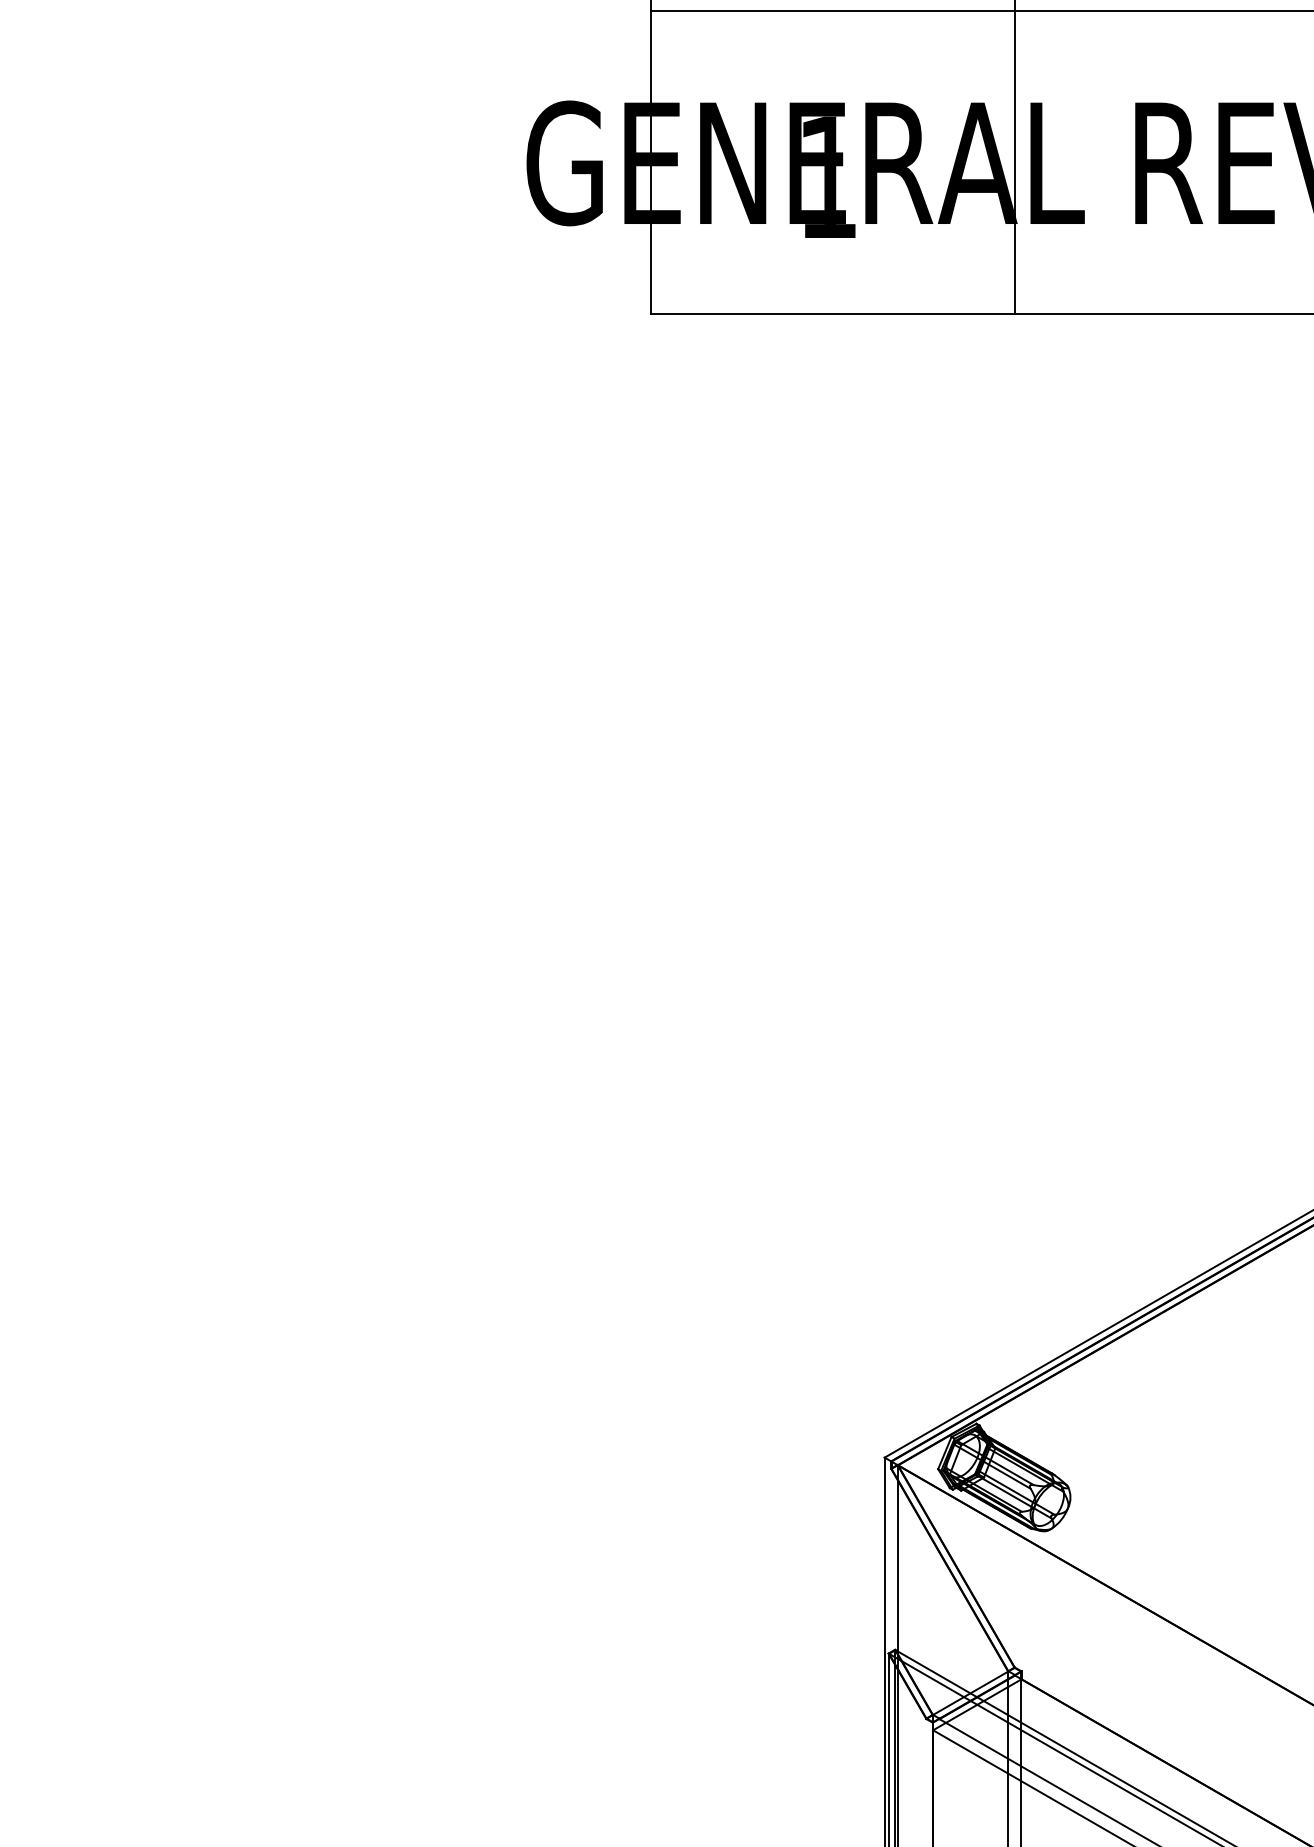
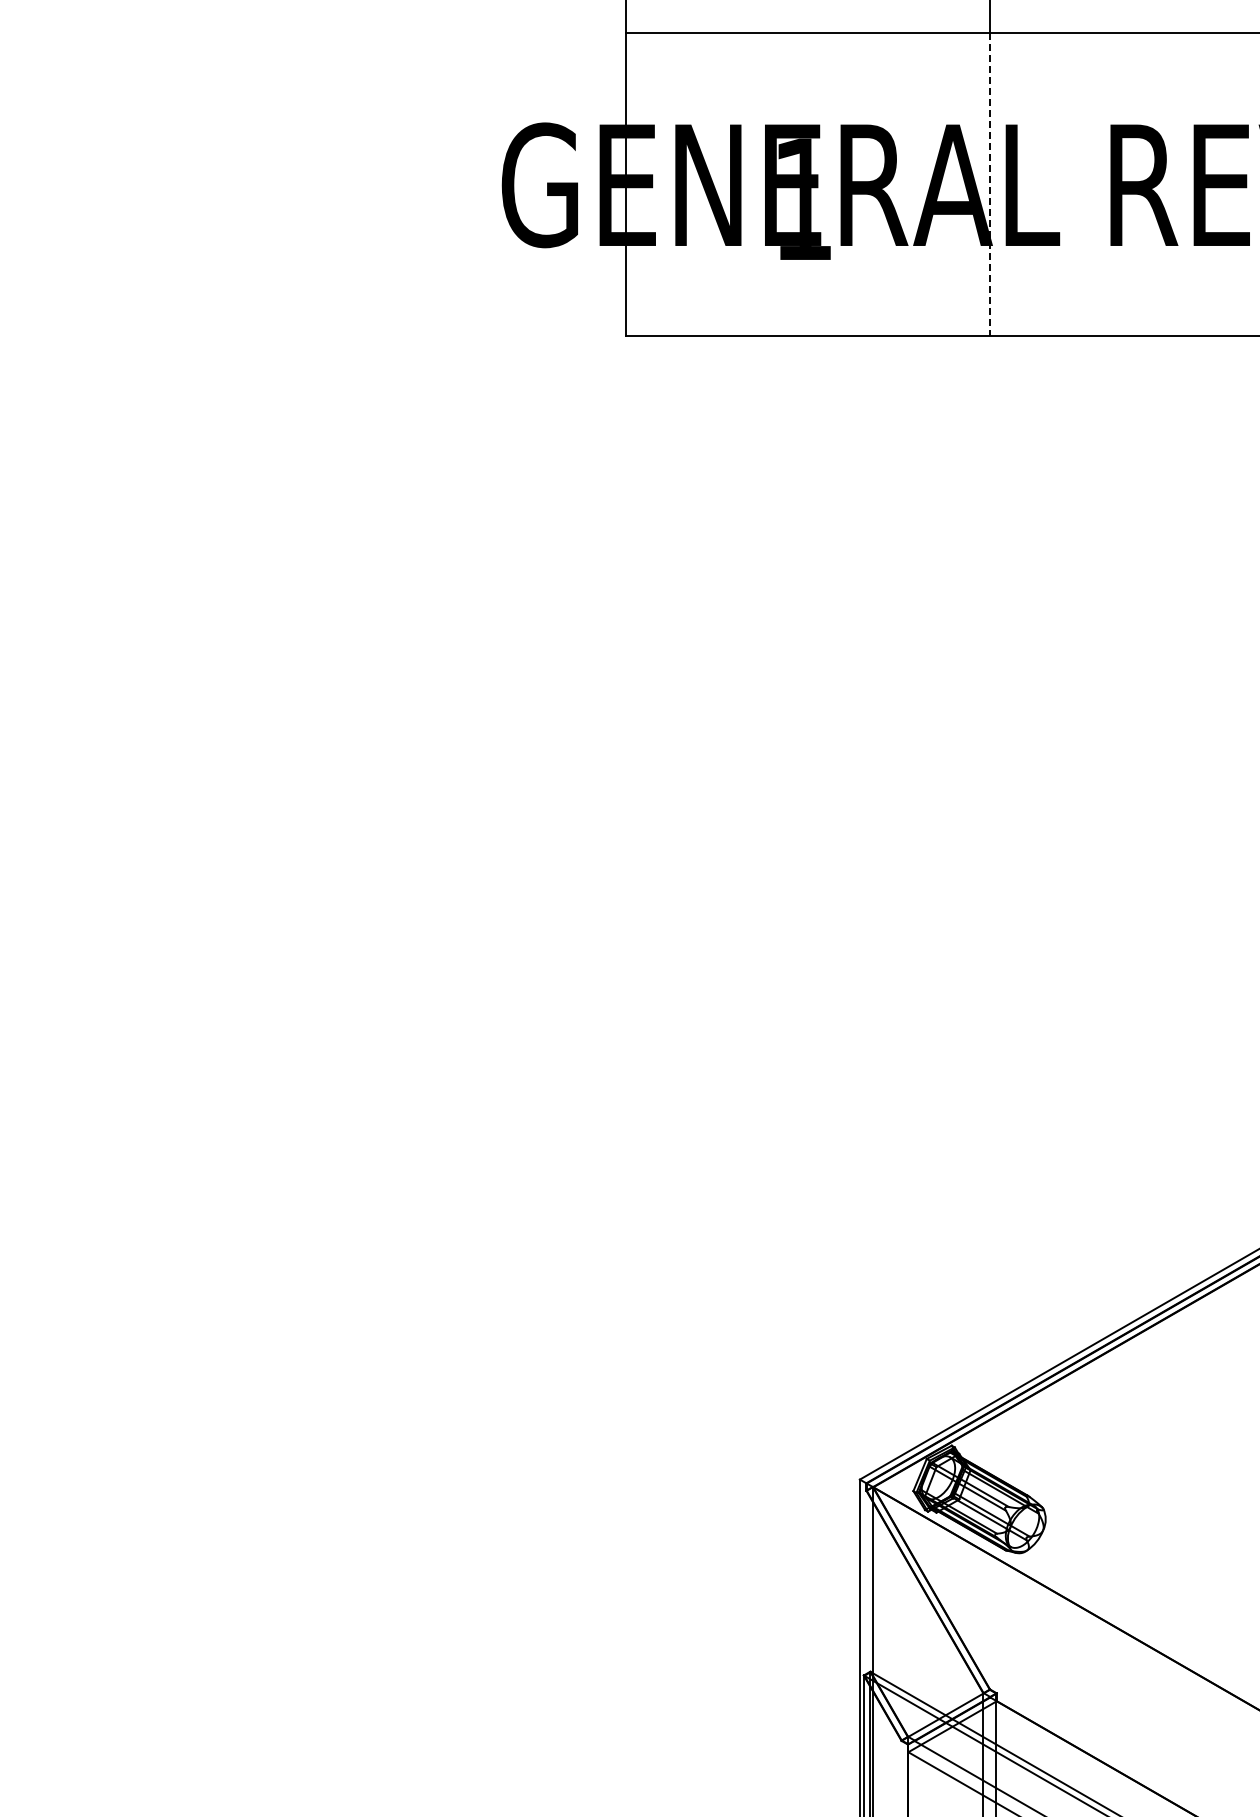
line: (1014, 162) -> (989, 184), solid -> dashed

